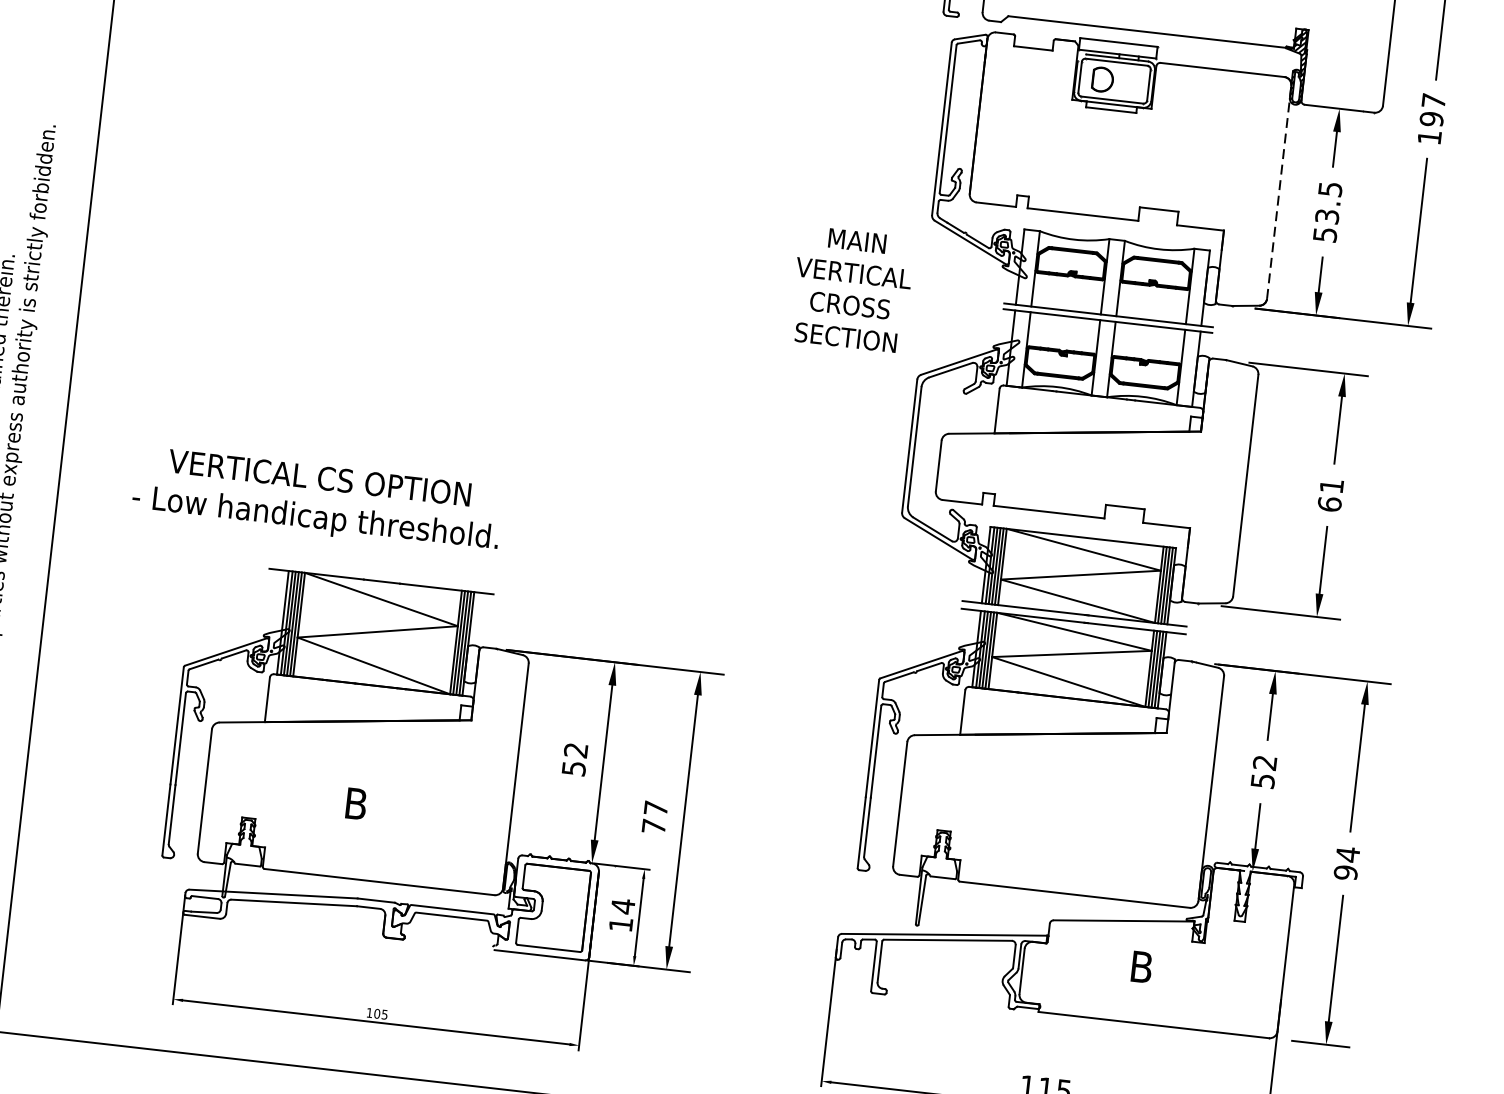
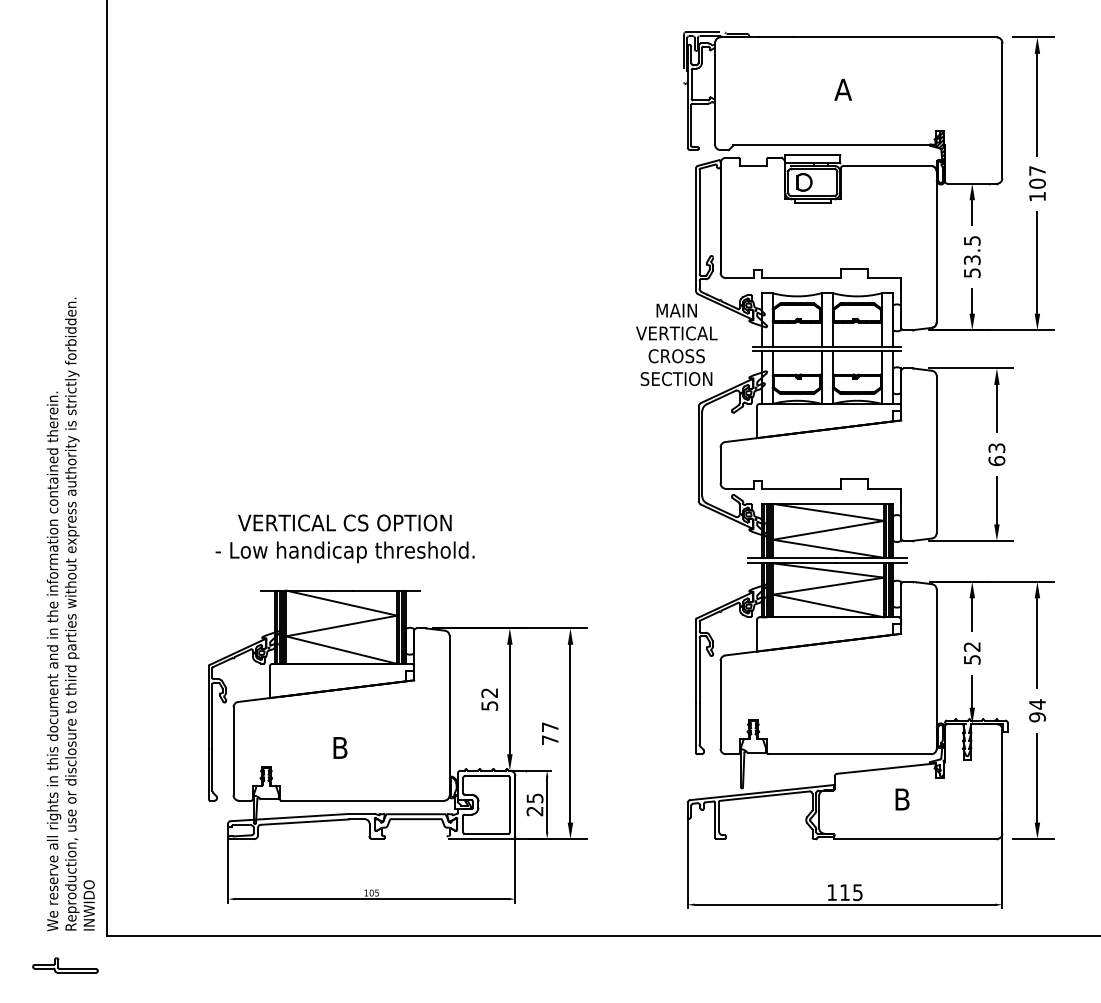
text: (1431, 118) -> (1037, 183), 197 -> 107
line: (1278, 191) -> (936, 246), dashed -> solid
text: (851, 288) -> (676, 344), moved
text: (1331, 486) -> (996, 448), 61 -> 63
text: (316, 499) -> (344, 538), moved
text: (621, 914) -> (534, 804), 14 -> 25

